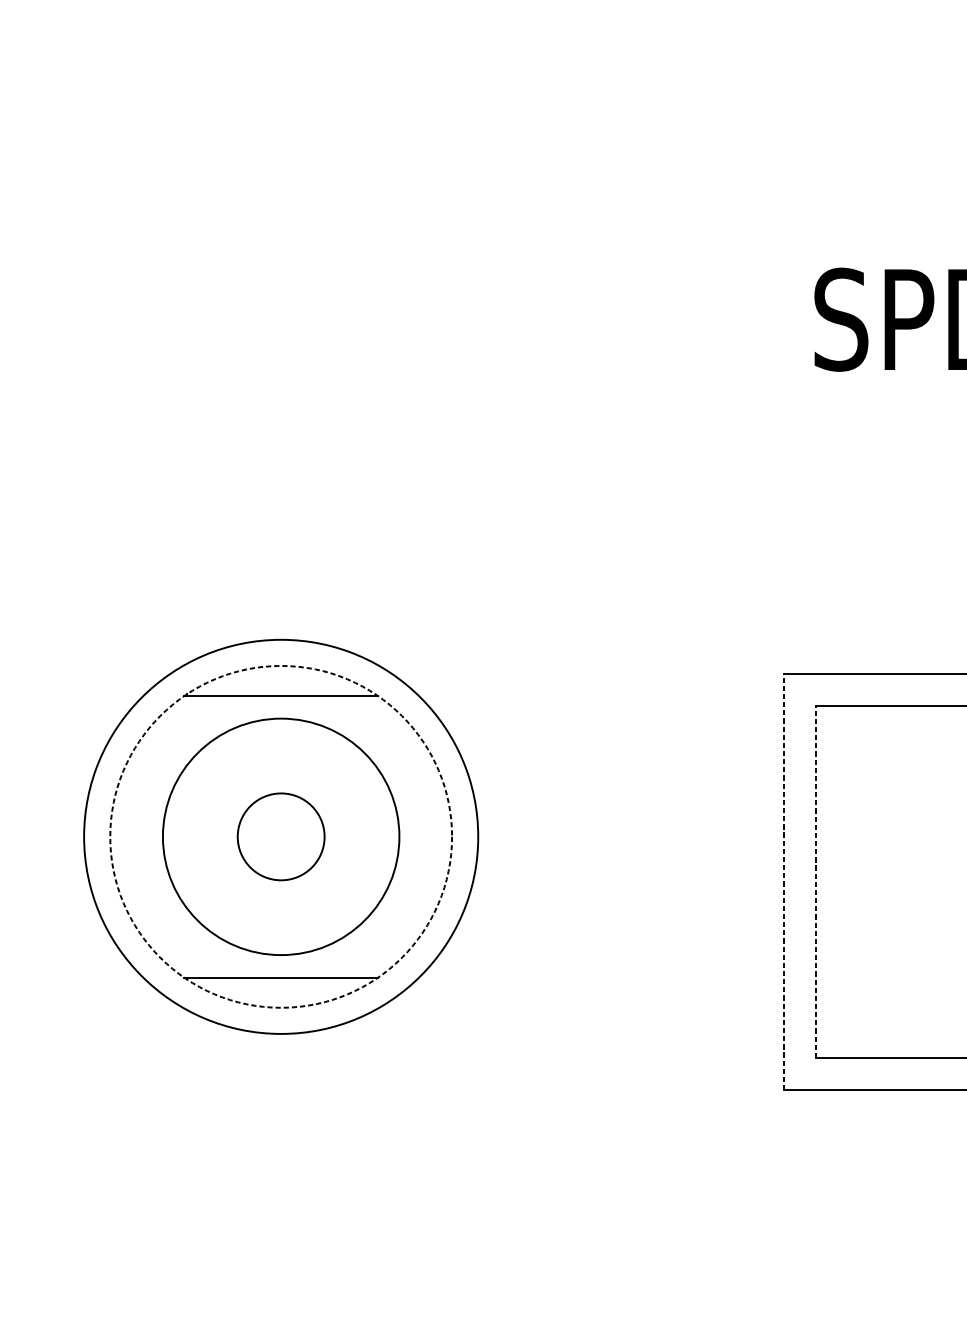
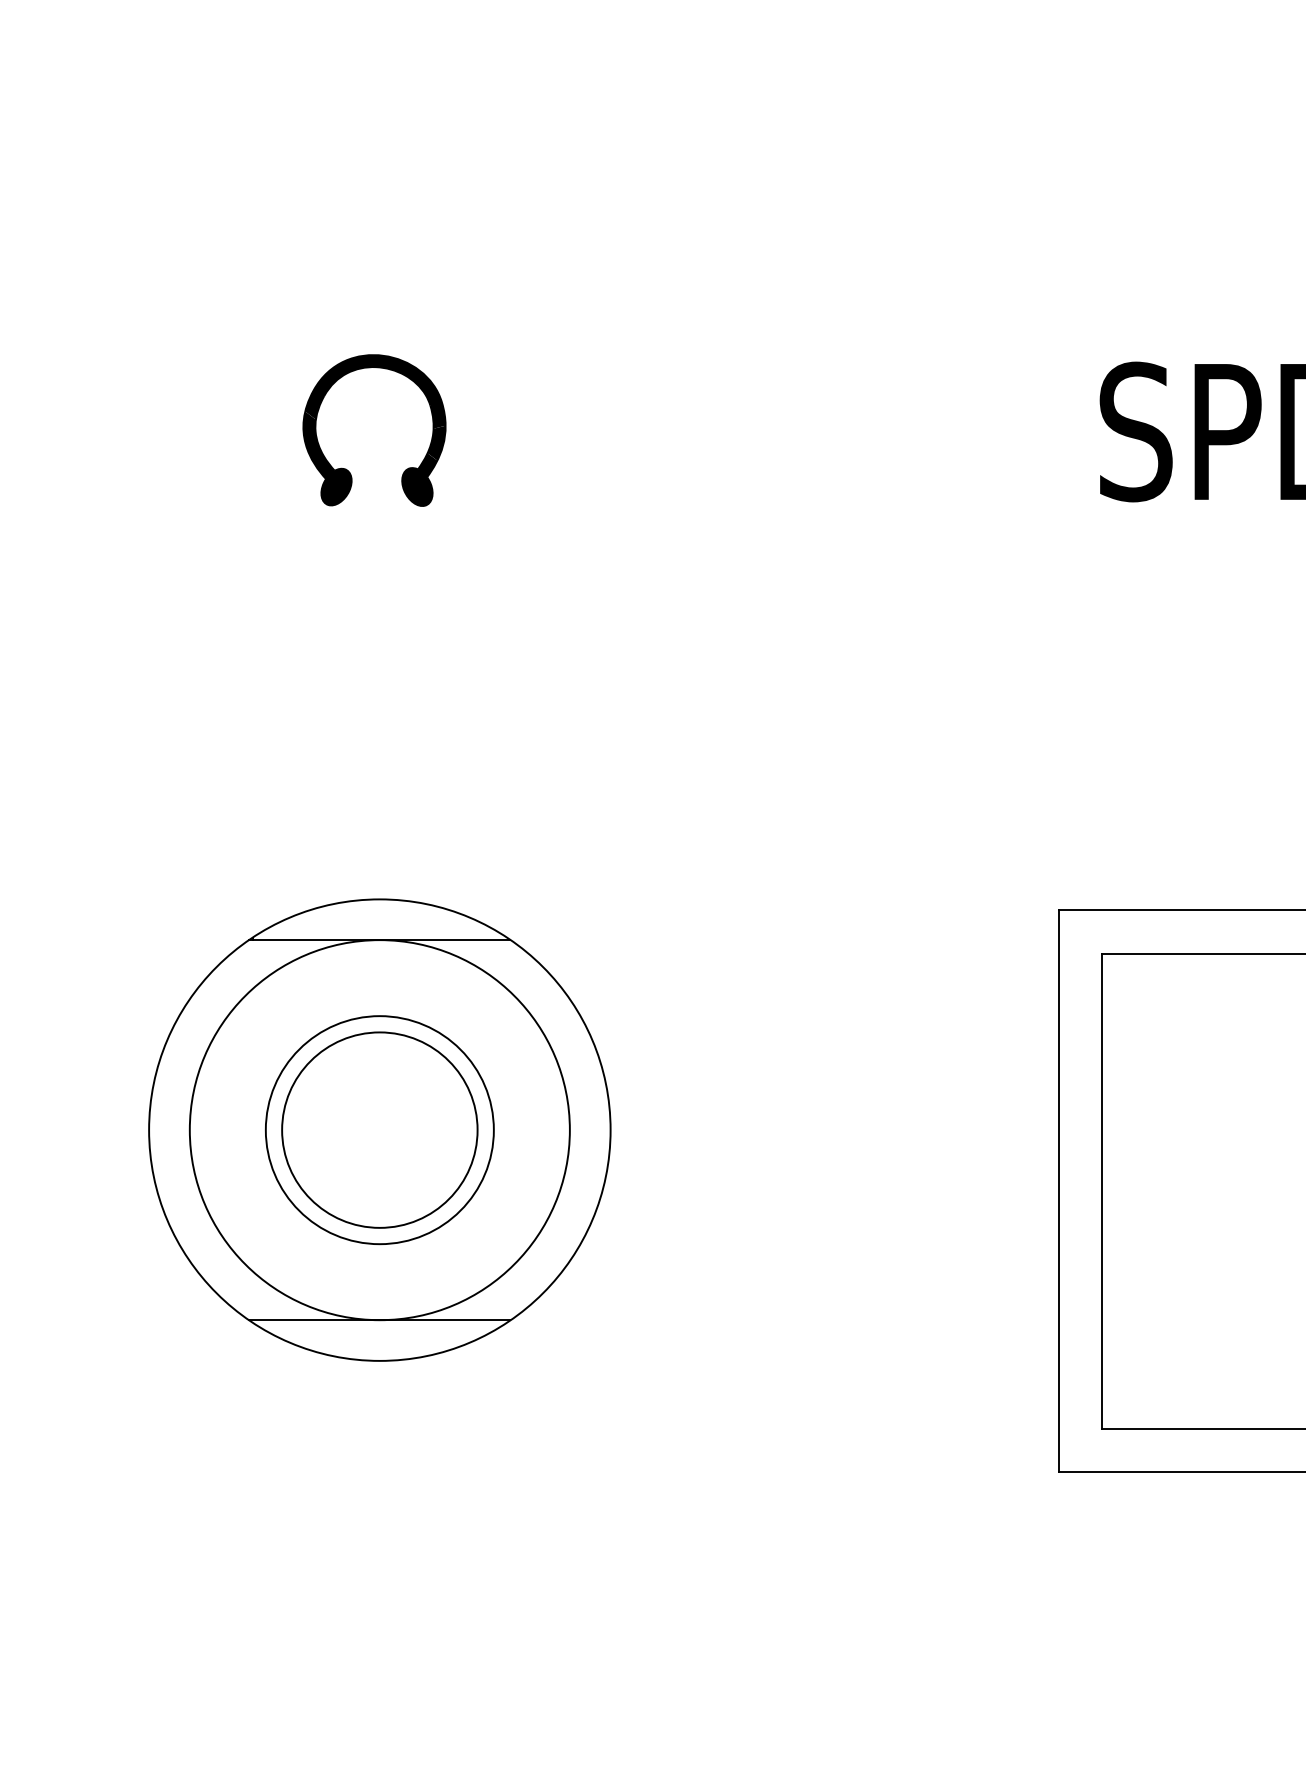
part: (256, 346) -> (346, 468), added
circle: (280, 836) -> (379, 1129), dashed -> solid
circle: (280, 836) -> (379, 1129), size x1.67
circle: (280, 837) -> (379, 1130), size x0.71
circle: (280, 837) -> (379, 1130), size x0.71
line: (783, 882) -> (1058, 1191), dashed -> solid
line: (815, 882) -> (1101, 1191), dashed -> solid

